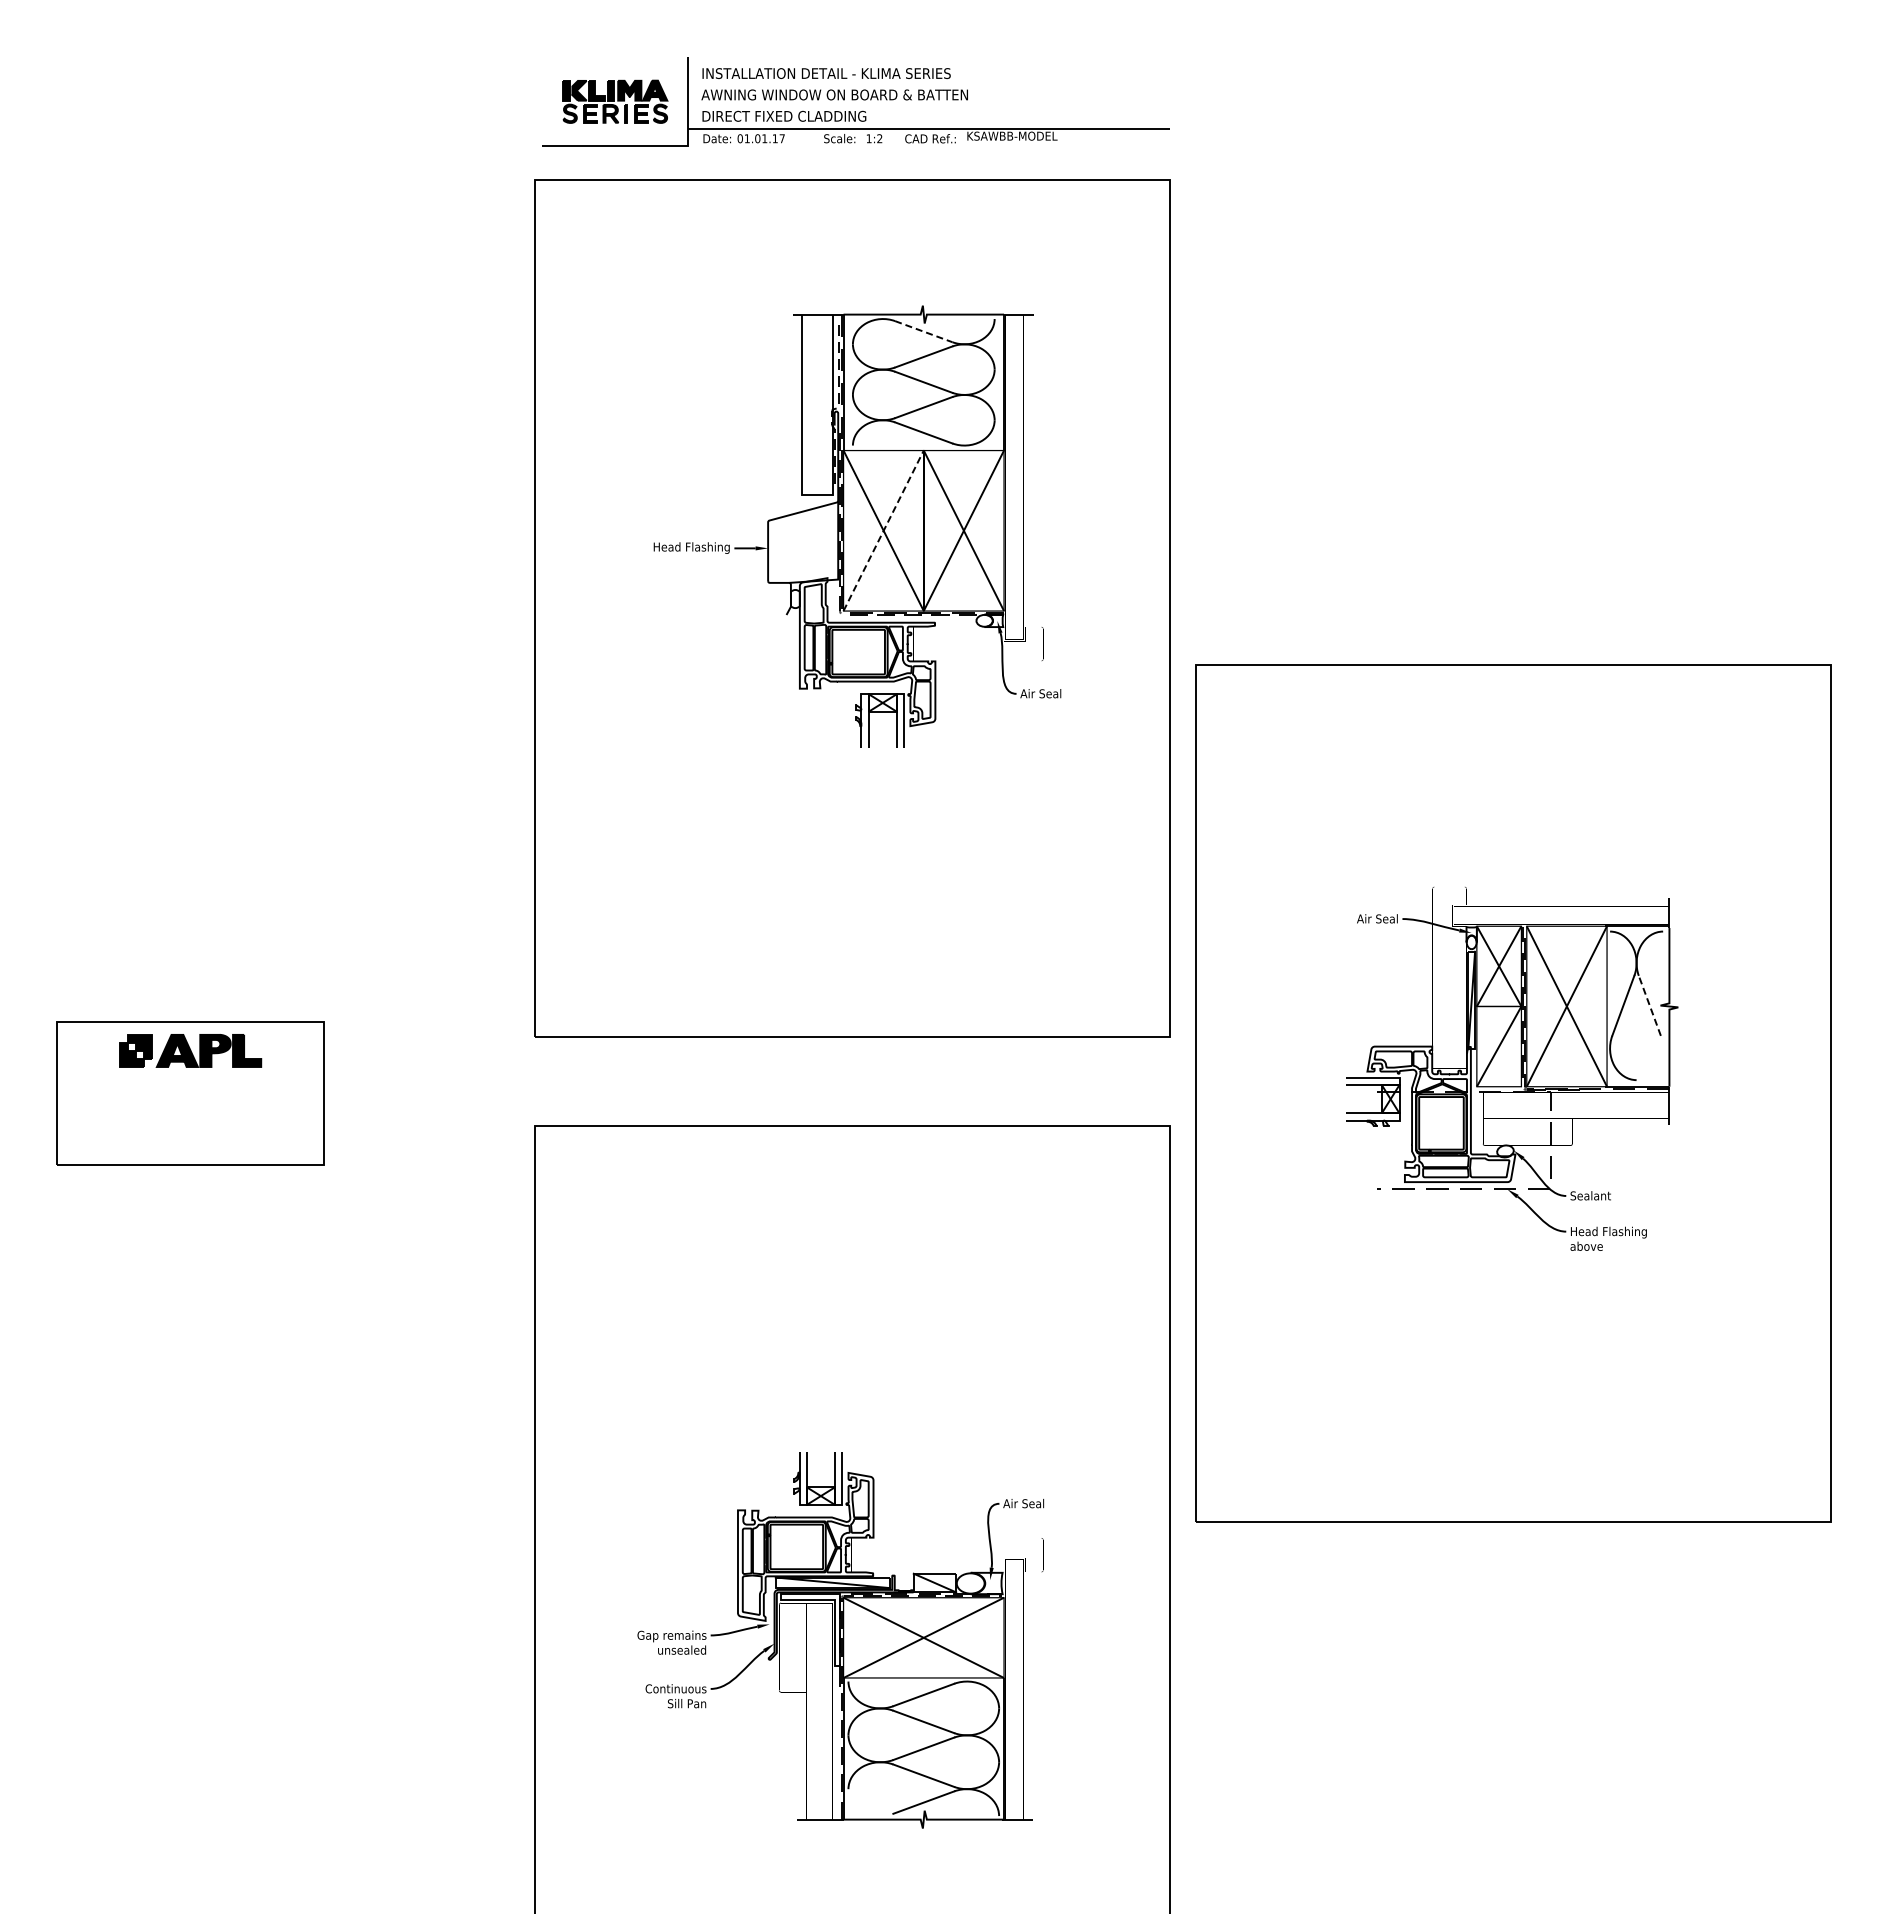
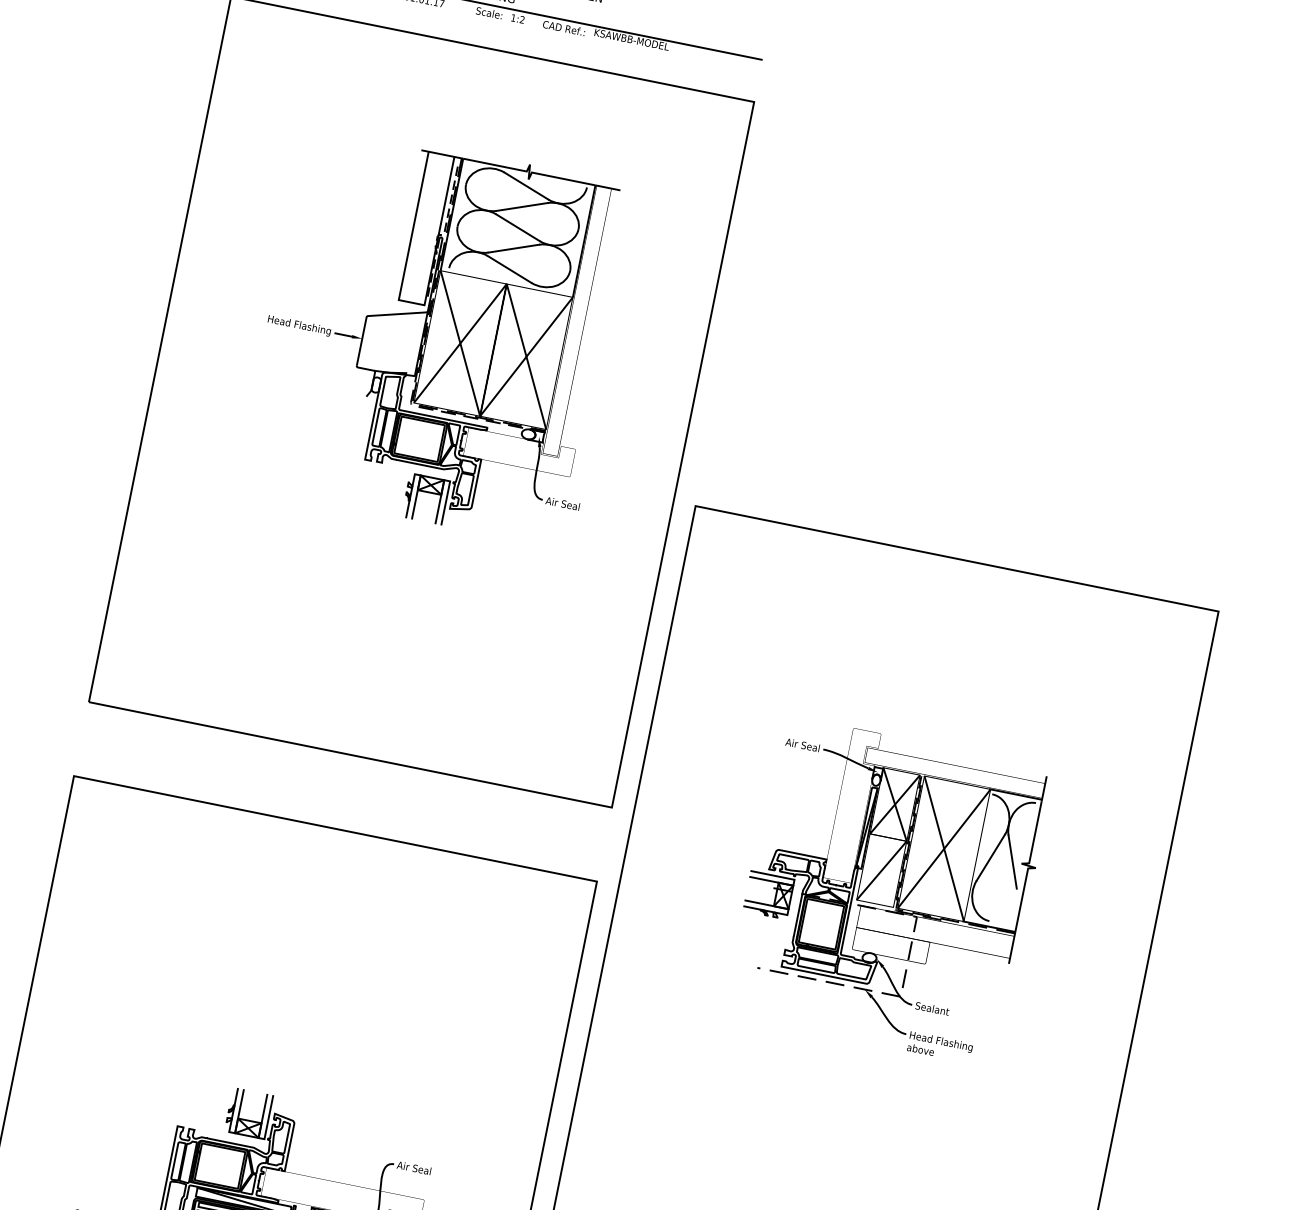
line: (923, 331) -> (526, 185), dashed -> solid
line: (883, 530) -> (460, 343), dashed -> solid
line: (1649, 1005) -> (1012, 861), dashed -> solid

